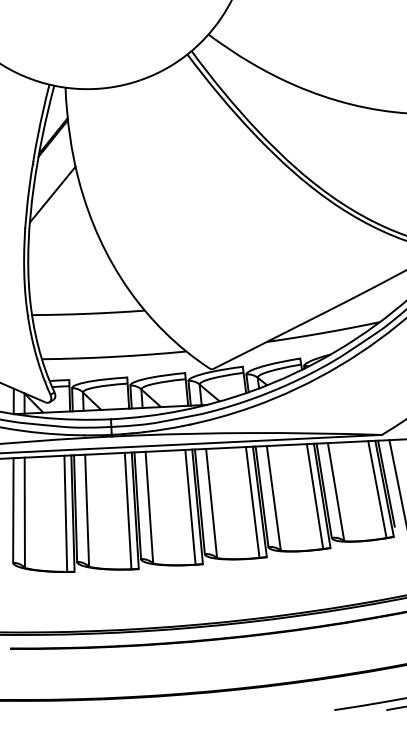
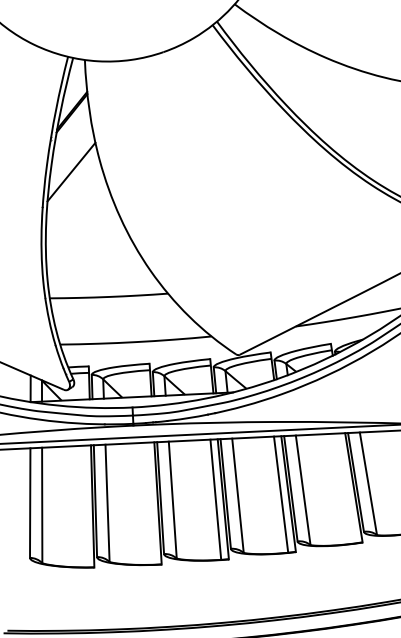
line: (314, 496) -> (345, 488), removed
line: (127, 510) -> (149, 503), removed
line: (65, 513) -> (84, 506), removed

